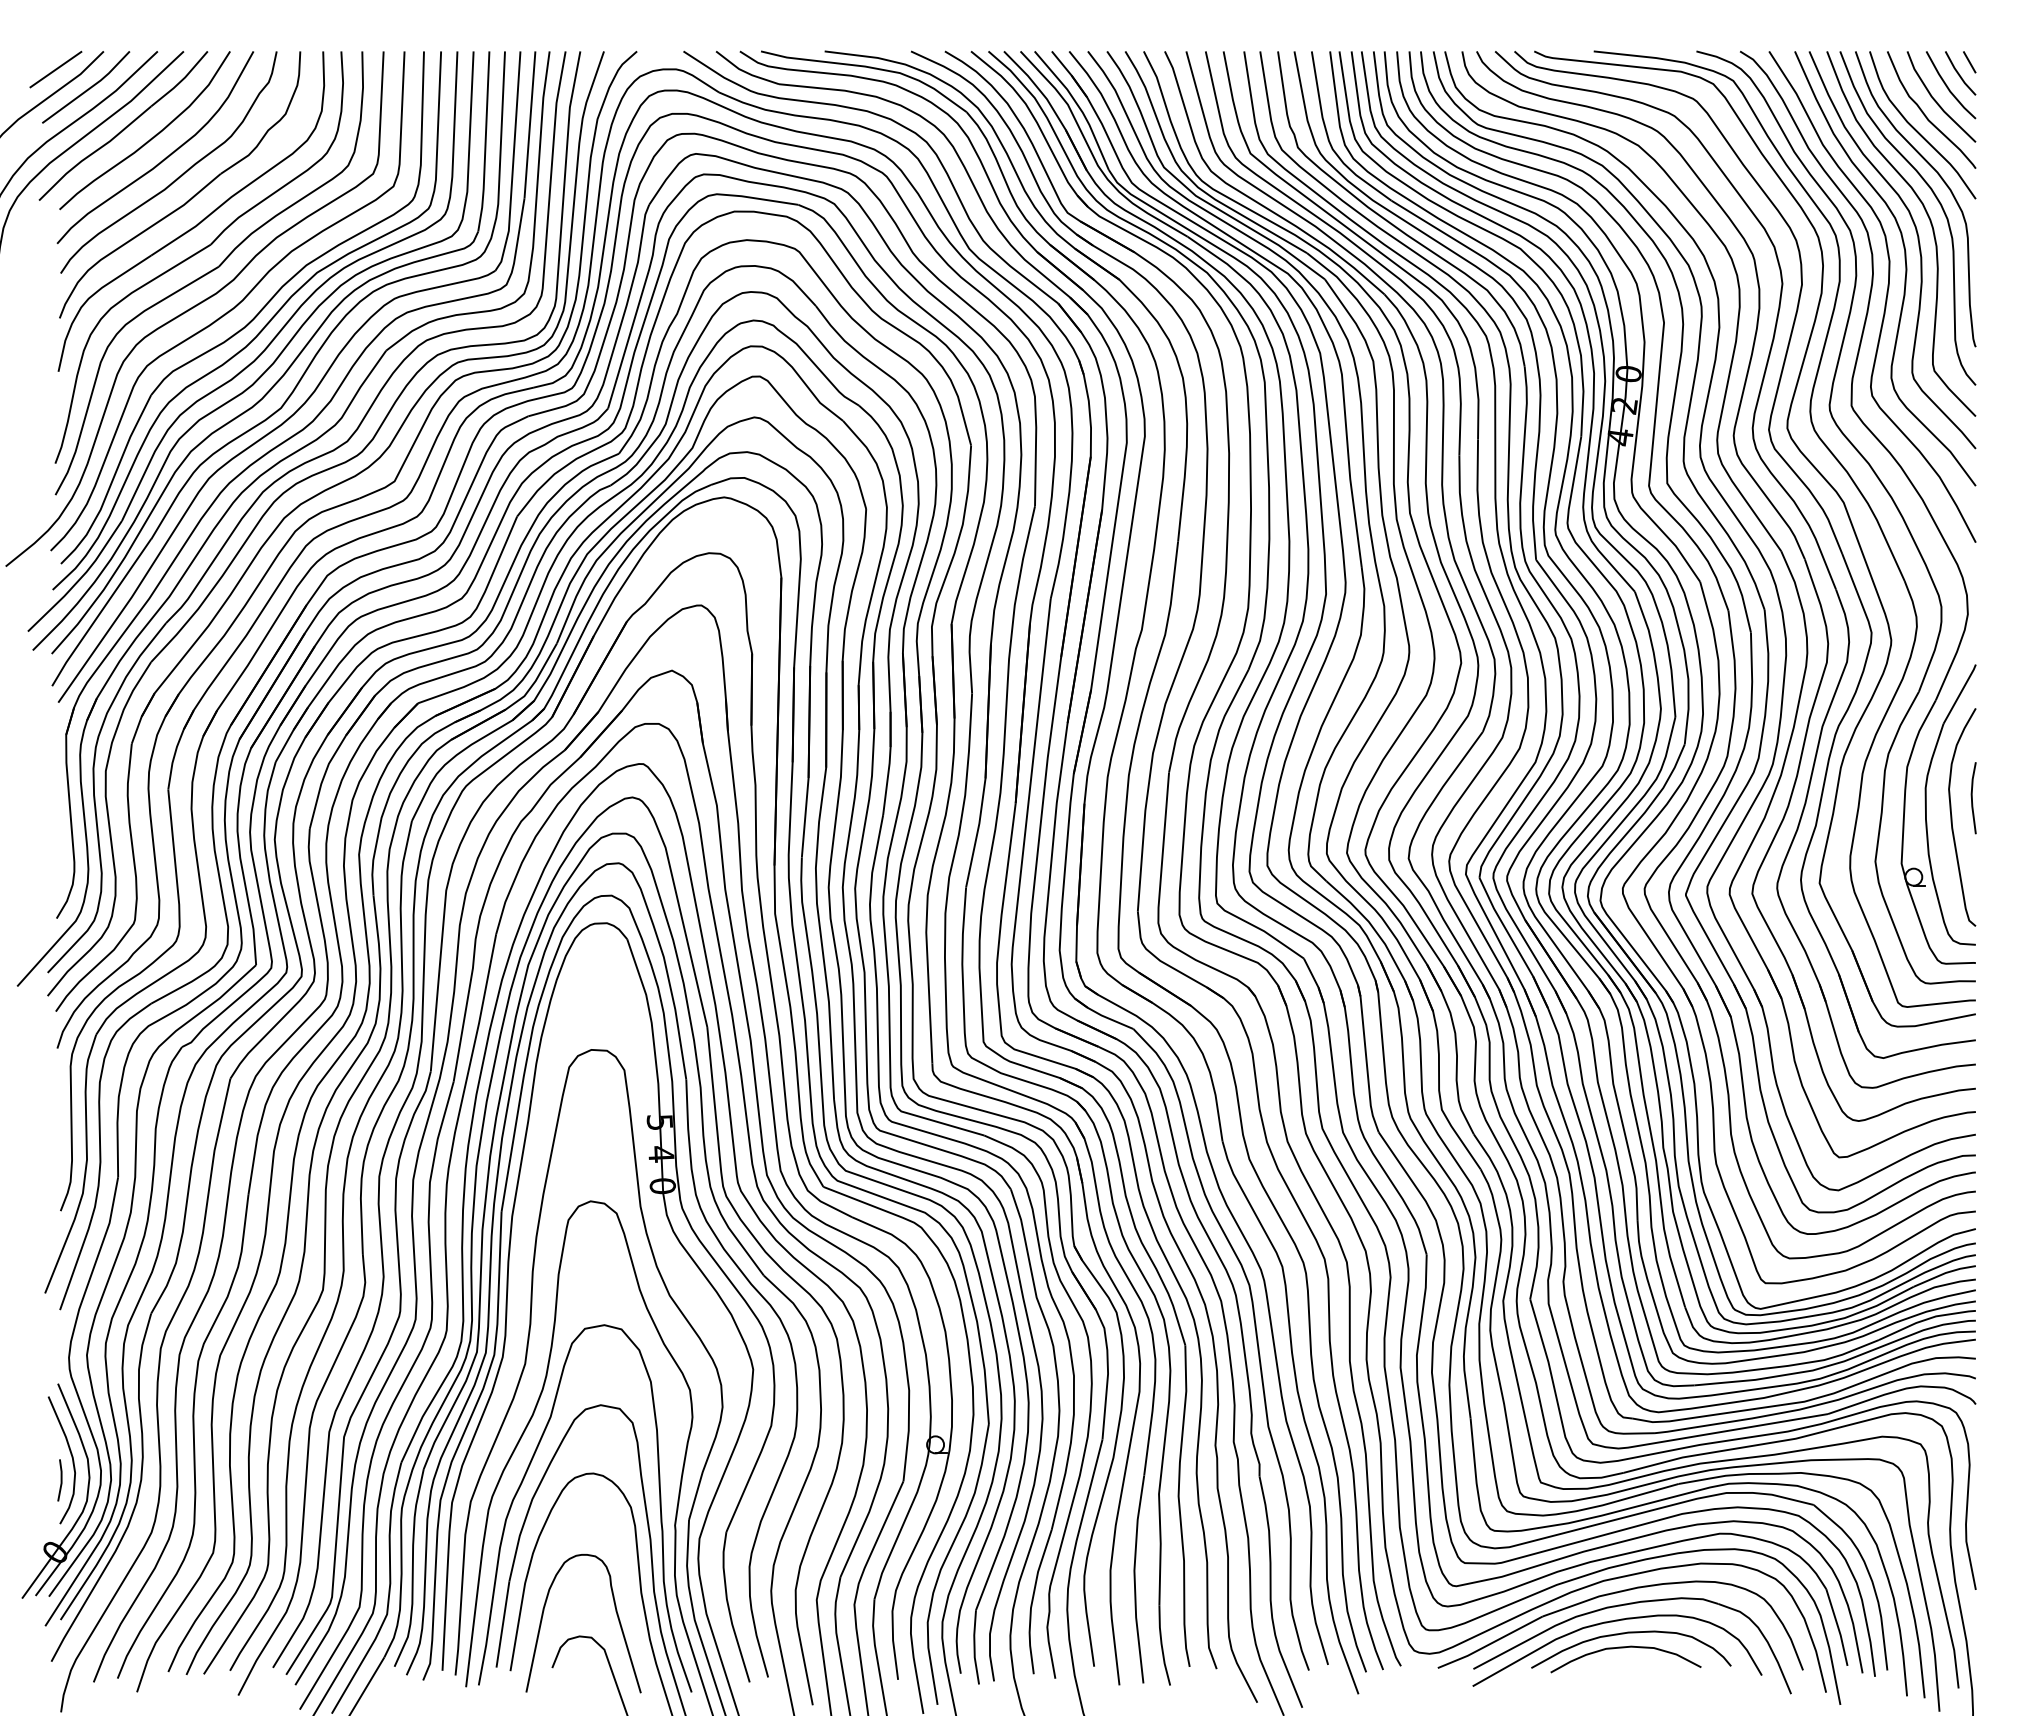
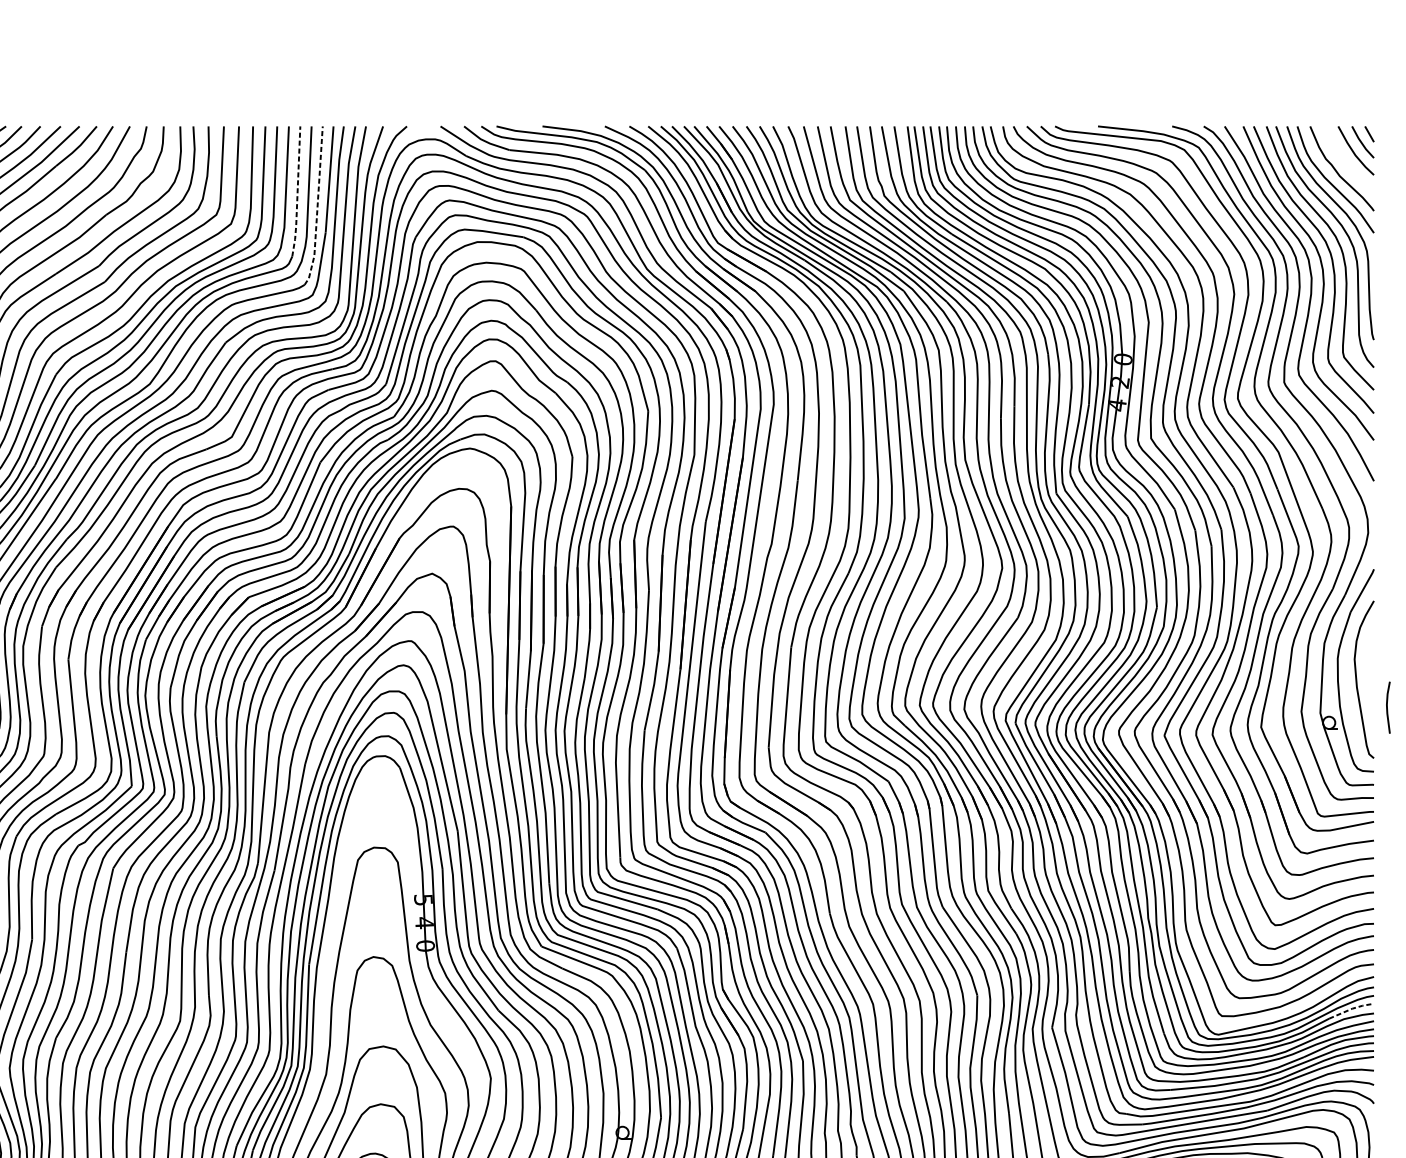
line: (1936, 100) -> (1345, 161), removed
line: (485, 143) -> (297, 192), solid -> dashed
line: (513, 163) -> (317, 207), solid -> dashed
line: (1972, 798) -> (1387, 707), moved
line: (1945, 1272) -> (1352, 1008), solid -> dashed

